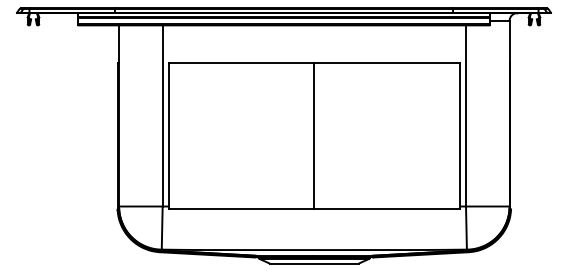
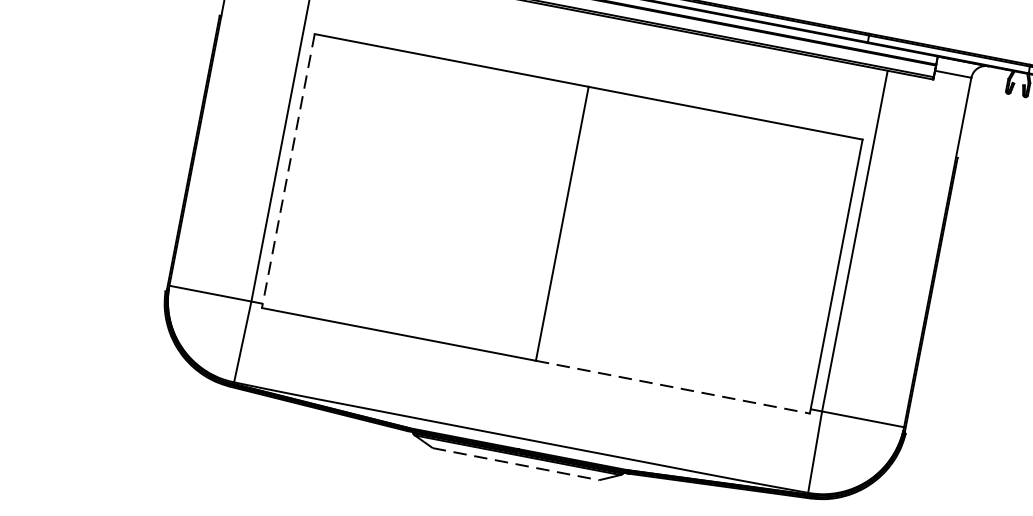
line: (168, 135) -> (288, 170), solid -> dashed
line: (387, 208) -> (673, 386), solid -> dashed
line: (314, 263) -> (516, 463), solid -> dashed

